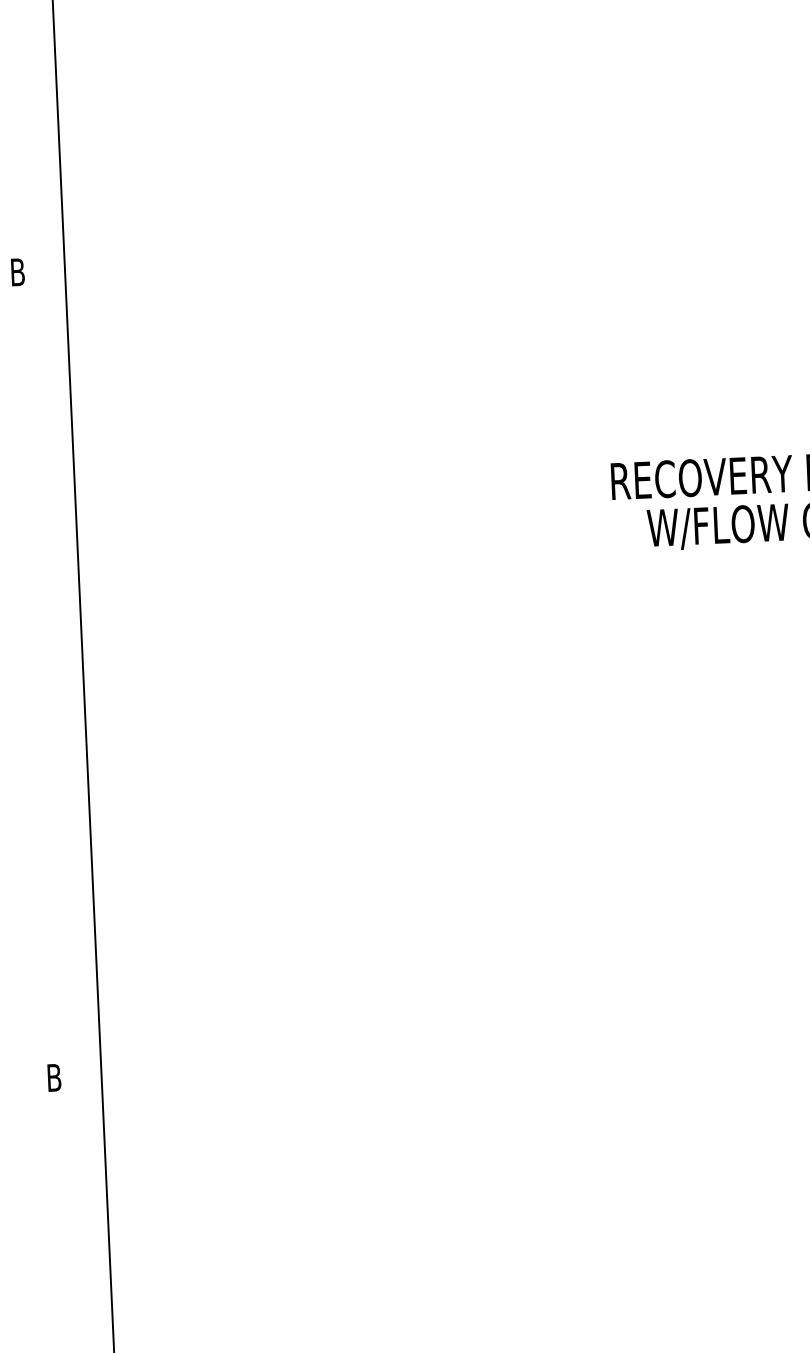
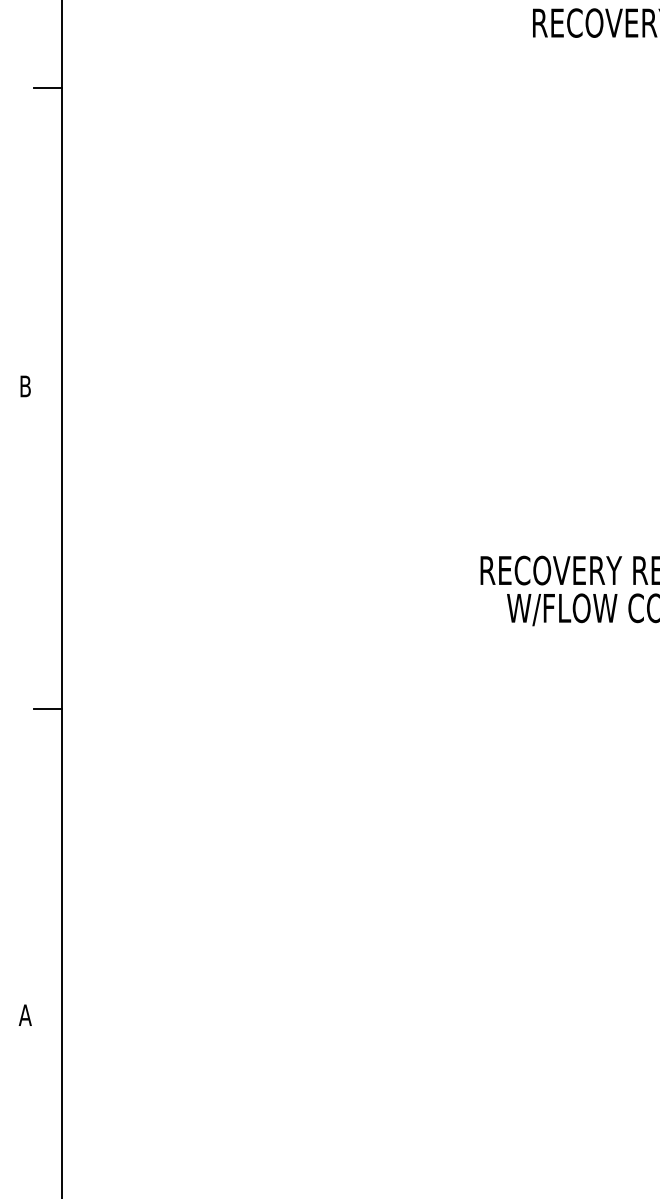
line: (64, 684) -> (47, 709), added
text: (53, 1076) -> (24, 1014), B -> A

